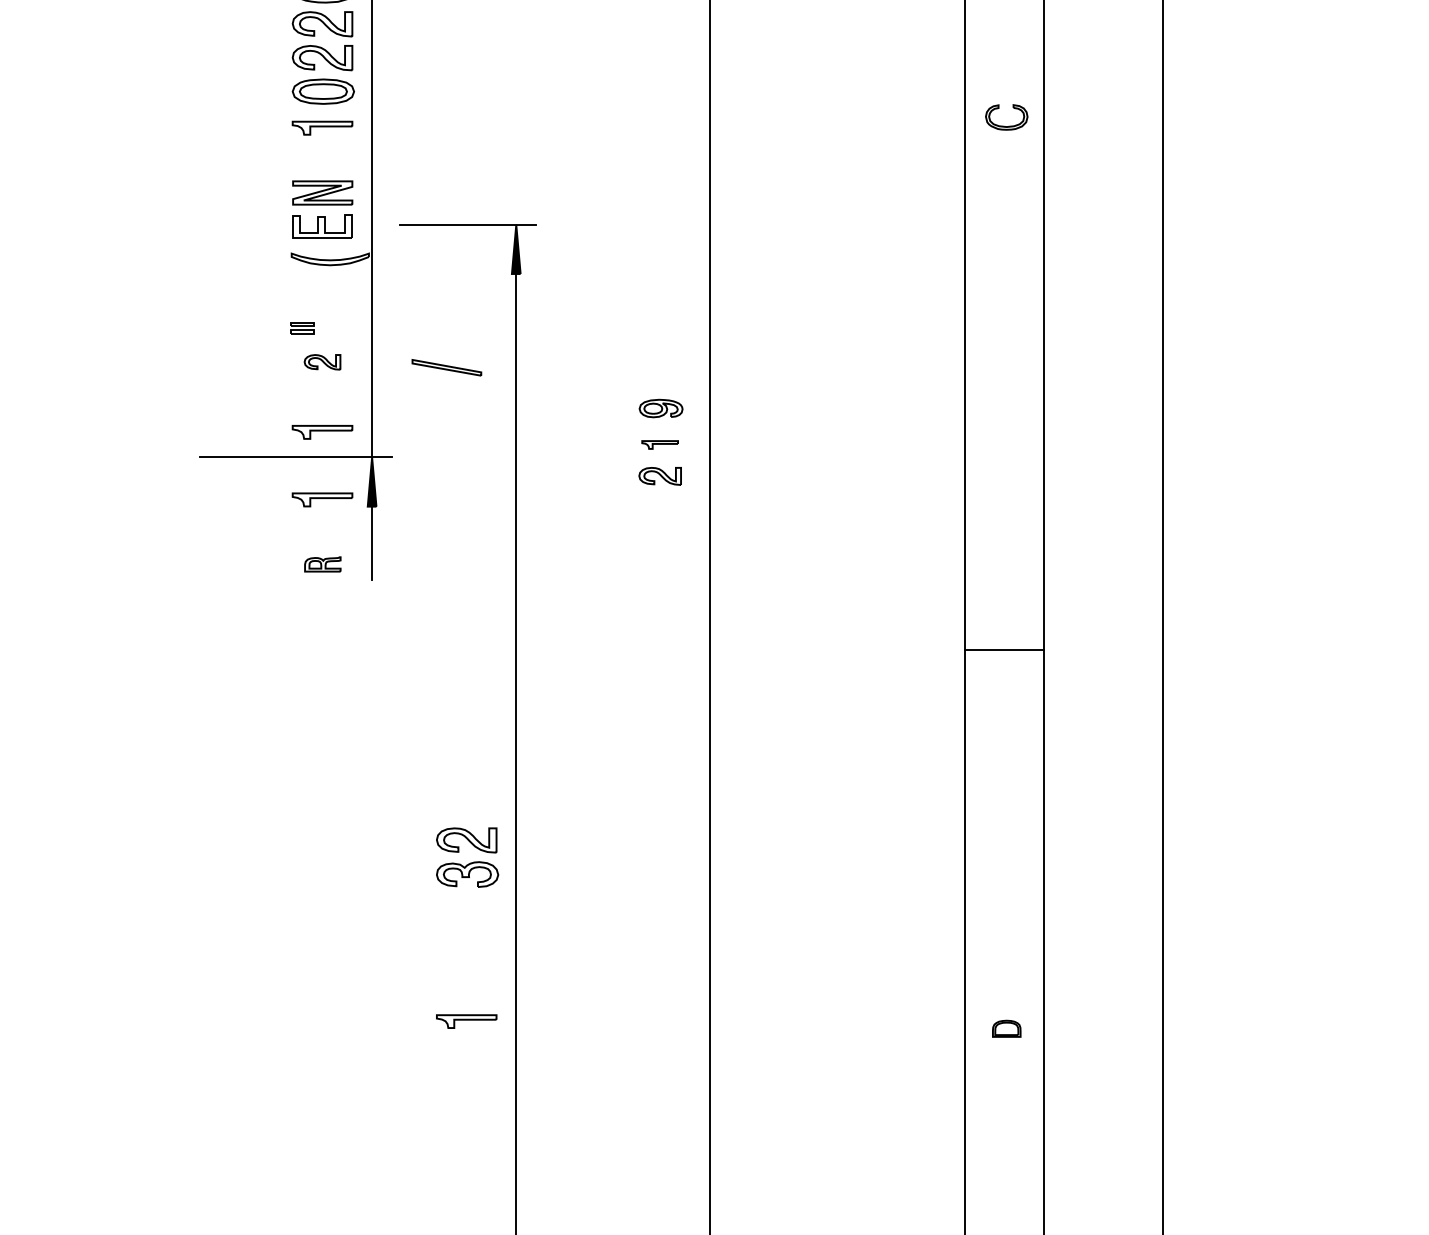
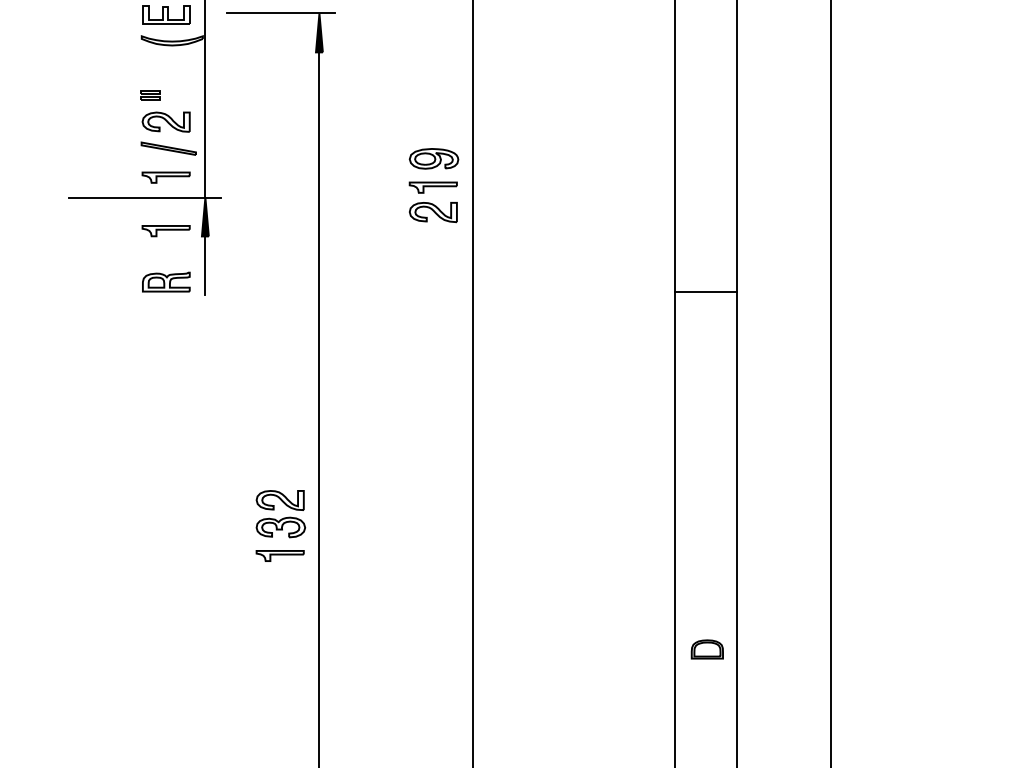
part: (322, 362) -> (166, 122), size x1.67
part: (446, 367) -> (168, 148), moved
part: (660, 408) -> (433, 158), size x1.43
part: (659, 444) -> (432, 187), size x1.67
part: (659, 476) -> (432, 212), size x1.43
part: (322, 564) -> (166, 282), size x1.67
line: (1004, 649) -> (705, 291), moved
part: (466, 1021) -> (280, 555), moved
part: (1006, 1028) -> (707, 649), size x1.43

